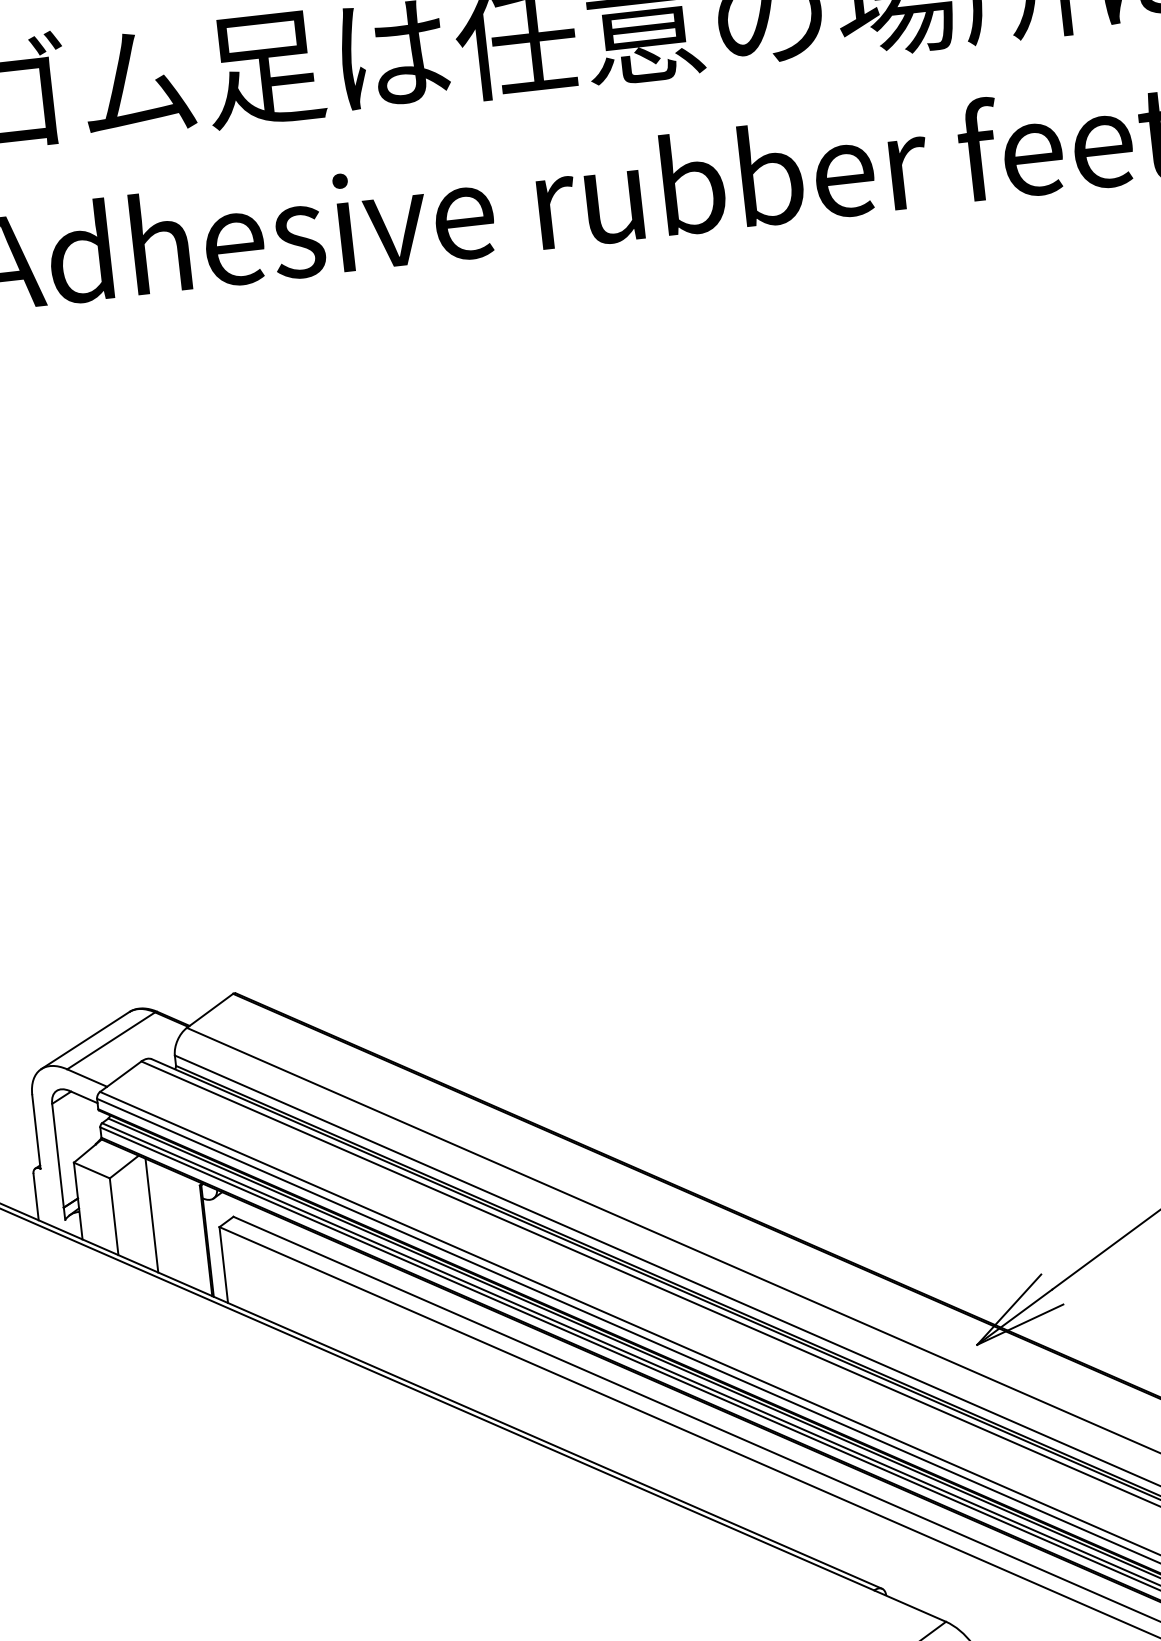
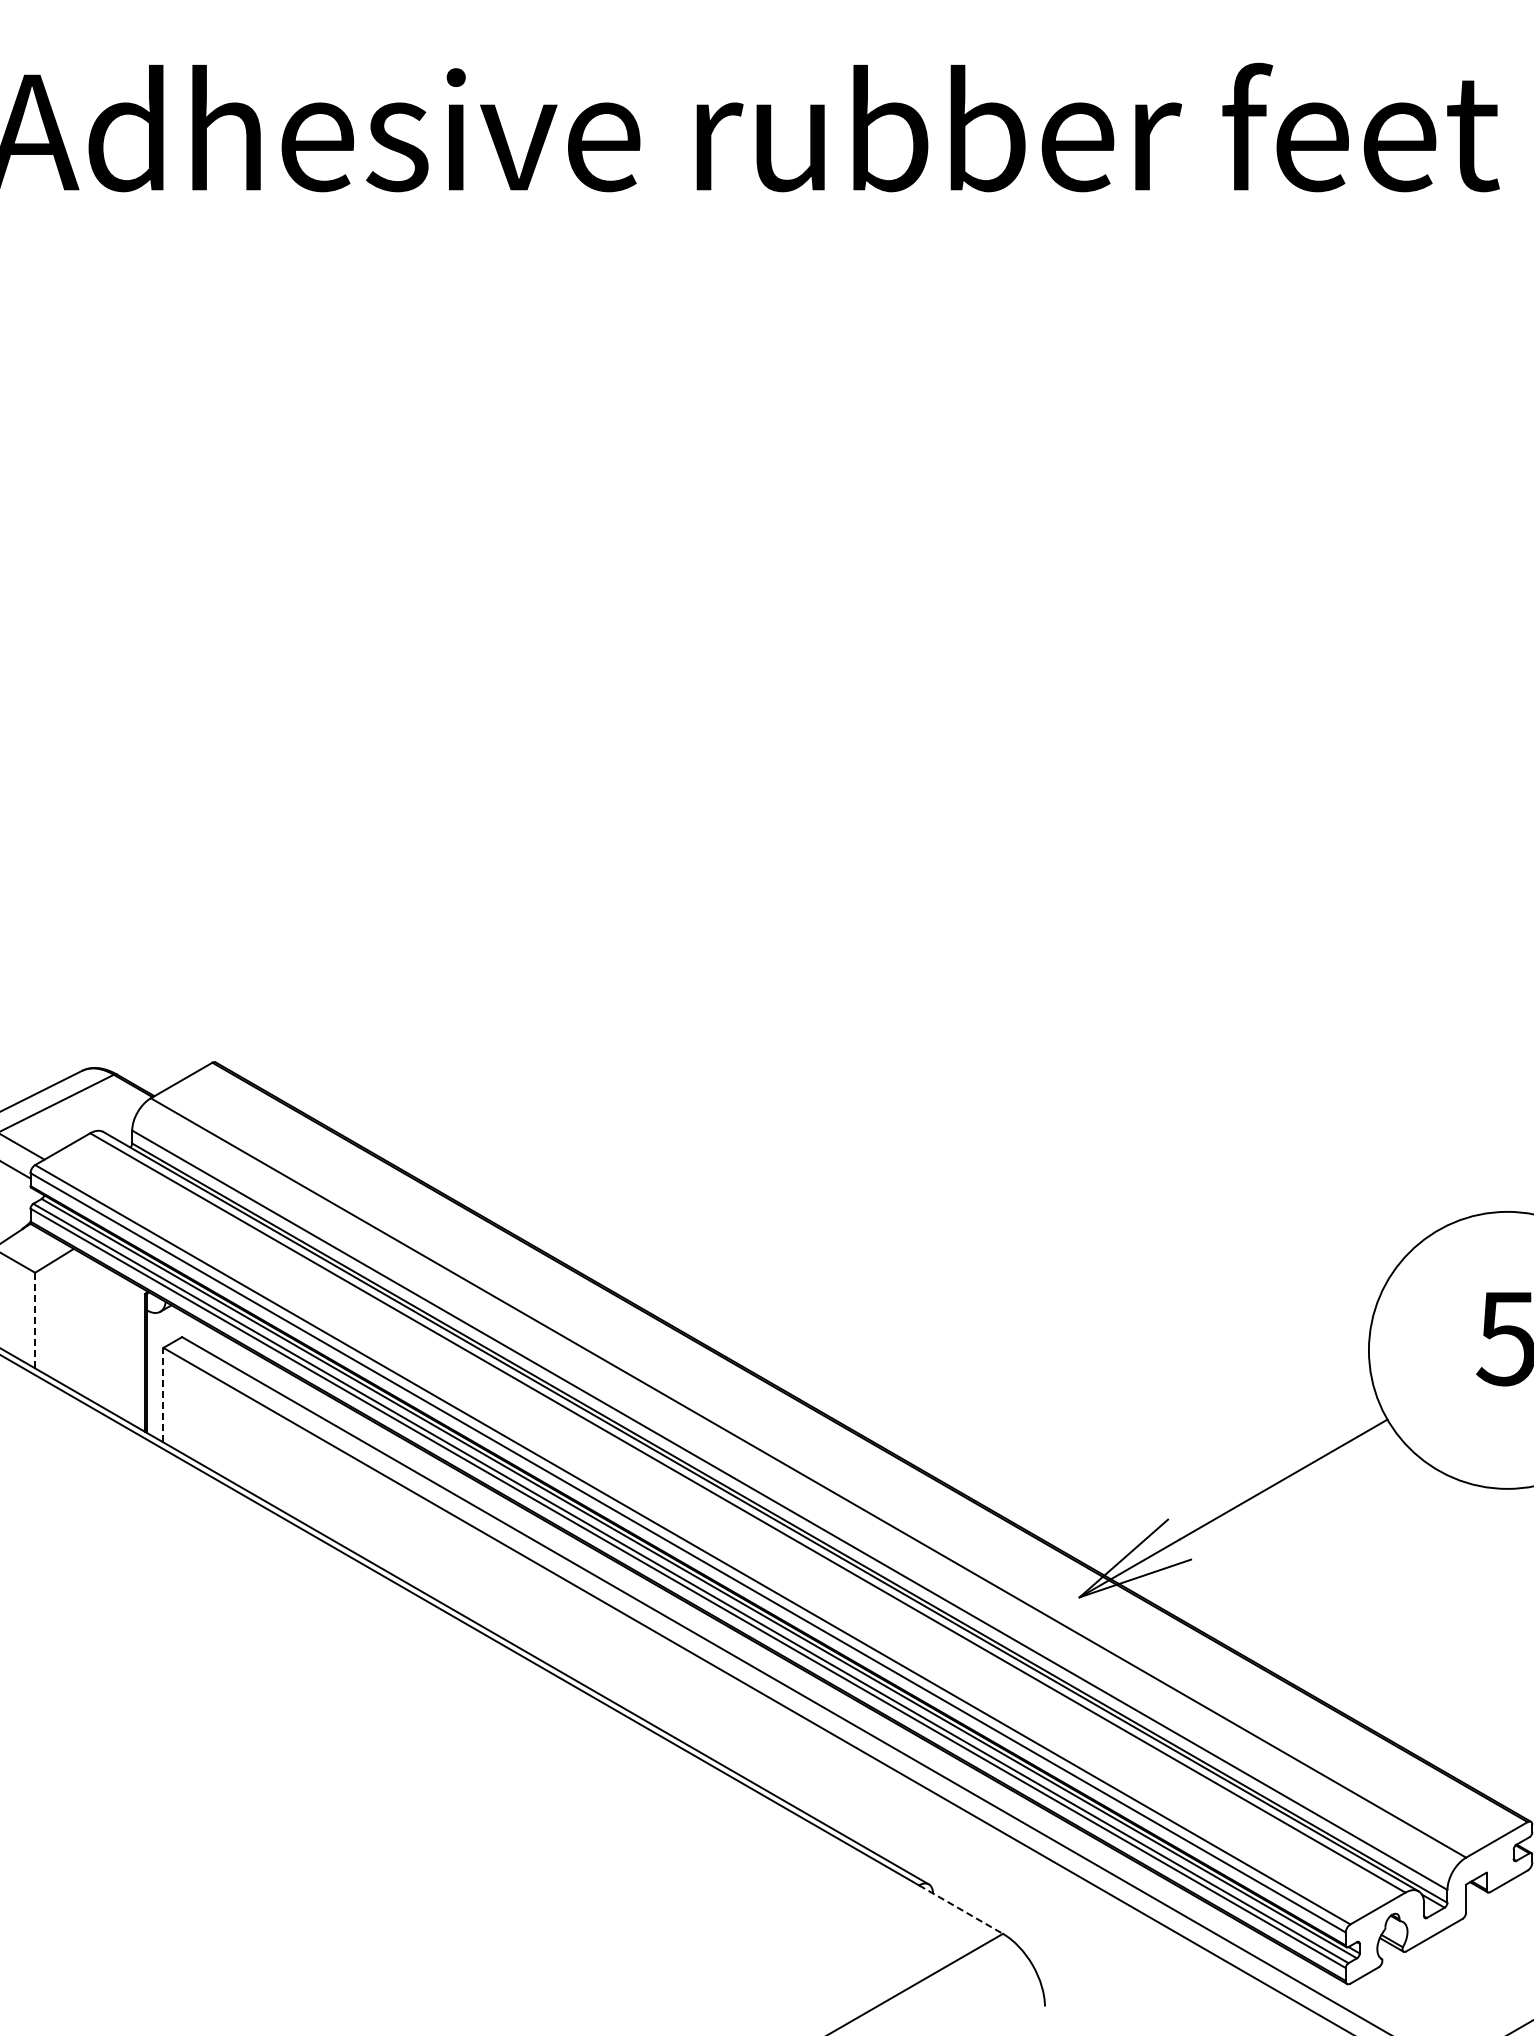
line: (151, 1215) -> (81, 1324), removed
line: (114, 1216) -> (35, 1320), solid -> dashed
line: (223, 1264) -> (163, 1394), solid -> dashed
line: (910, 1605) -> (961, 1909), solid -> dashed

